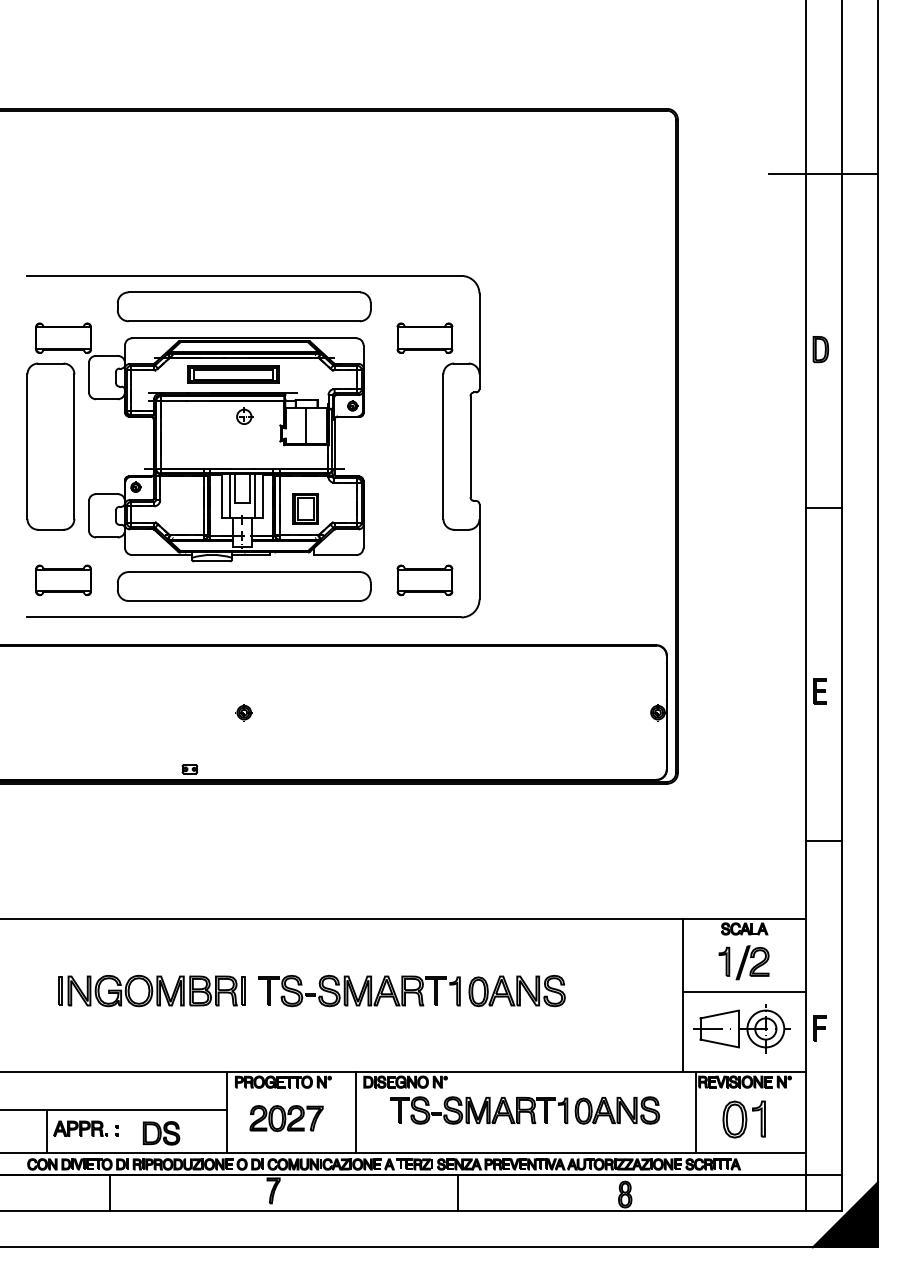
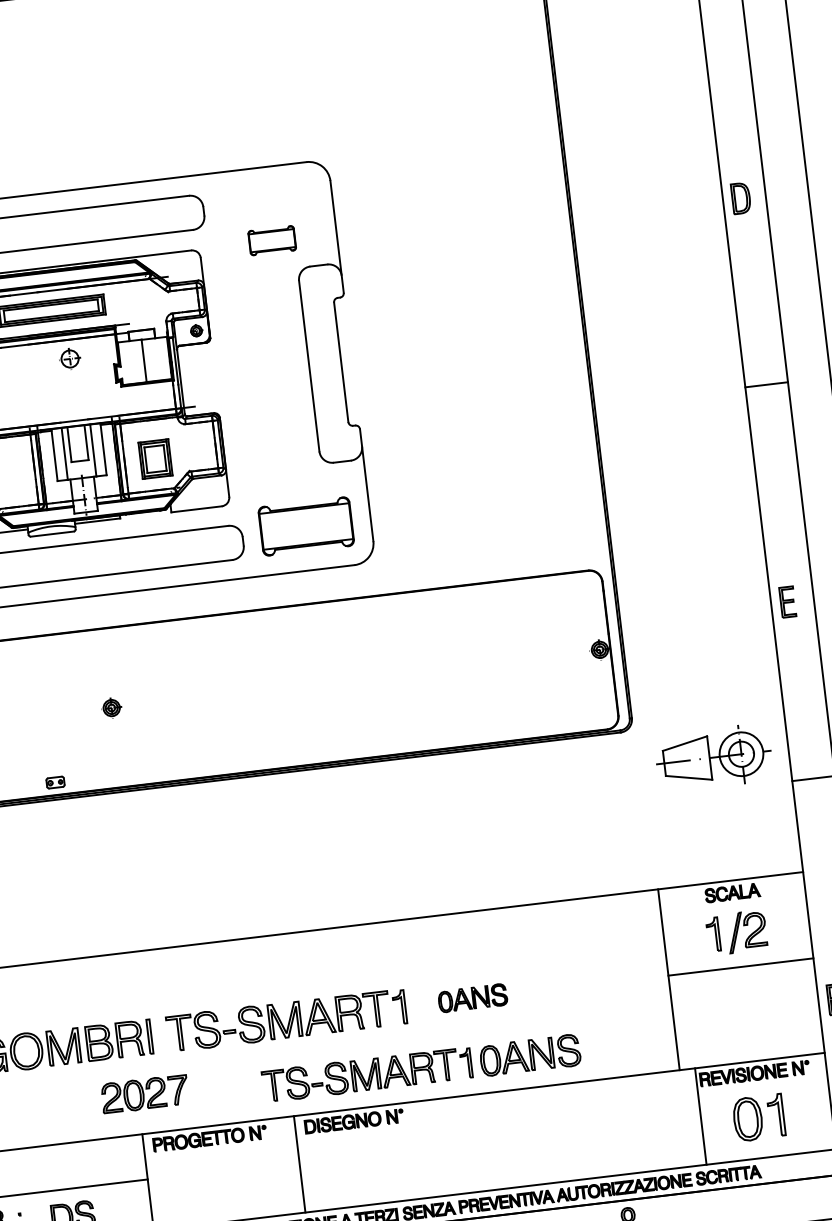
part: (424, 337) -> (271, 239), size x0.7
part: (424, 580) -> (305, 526), size x1.4
part: (516, 990) -> (472, 997), size x0.6
part: (741, 1028) -> (712, 757), moved
part: (525, 1110) -> (421, 1068), moved
part: (286, 1118) -> (144, 1094), moved

